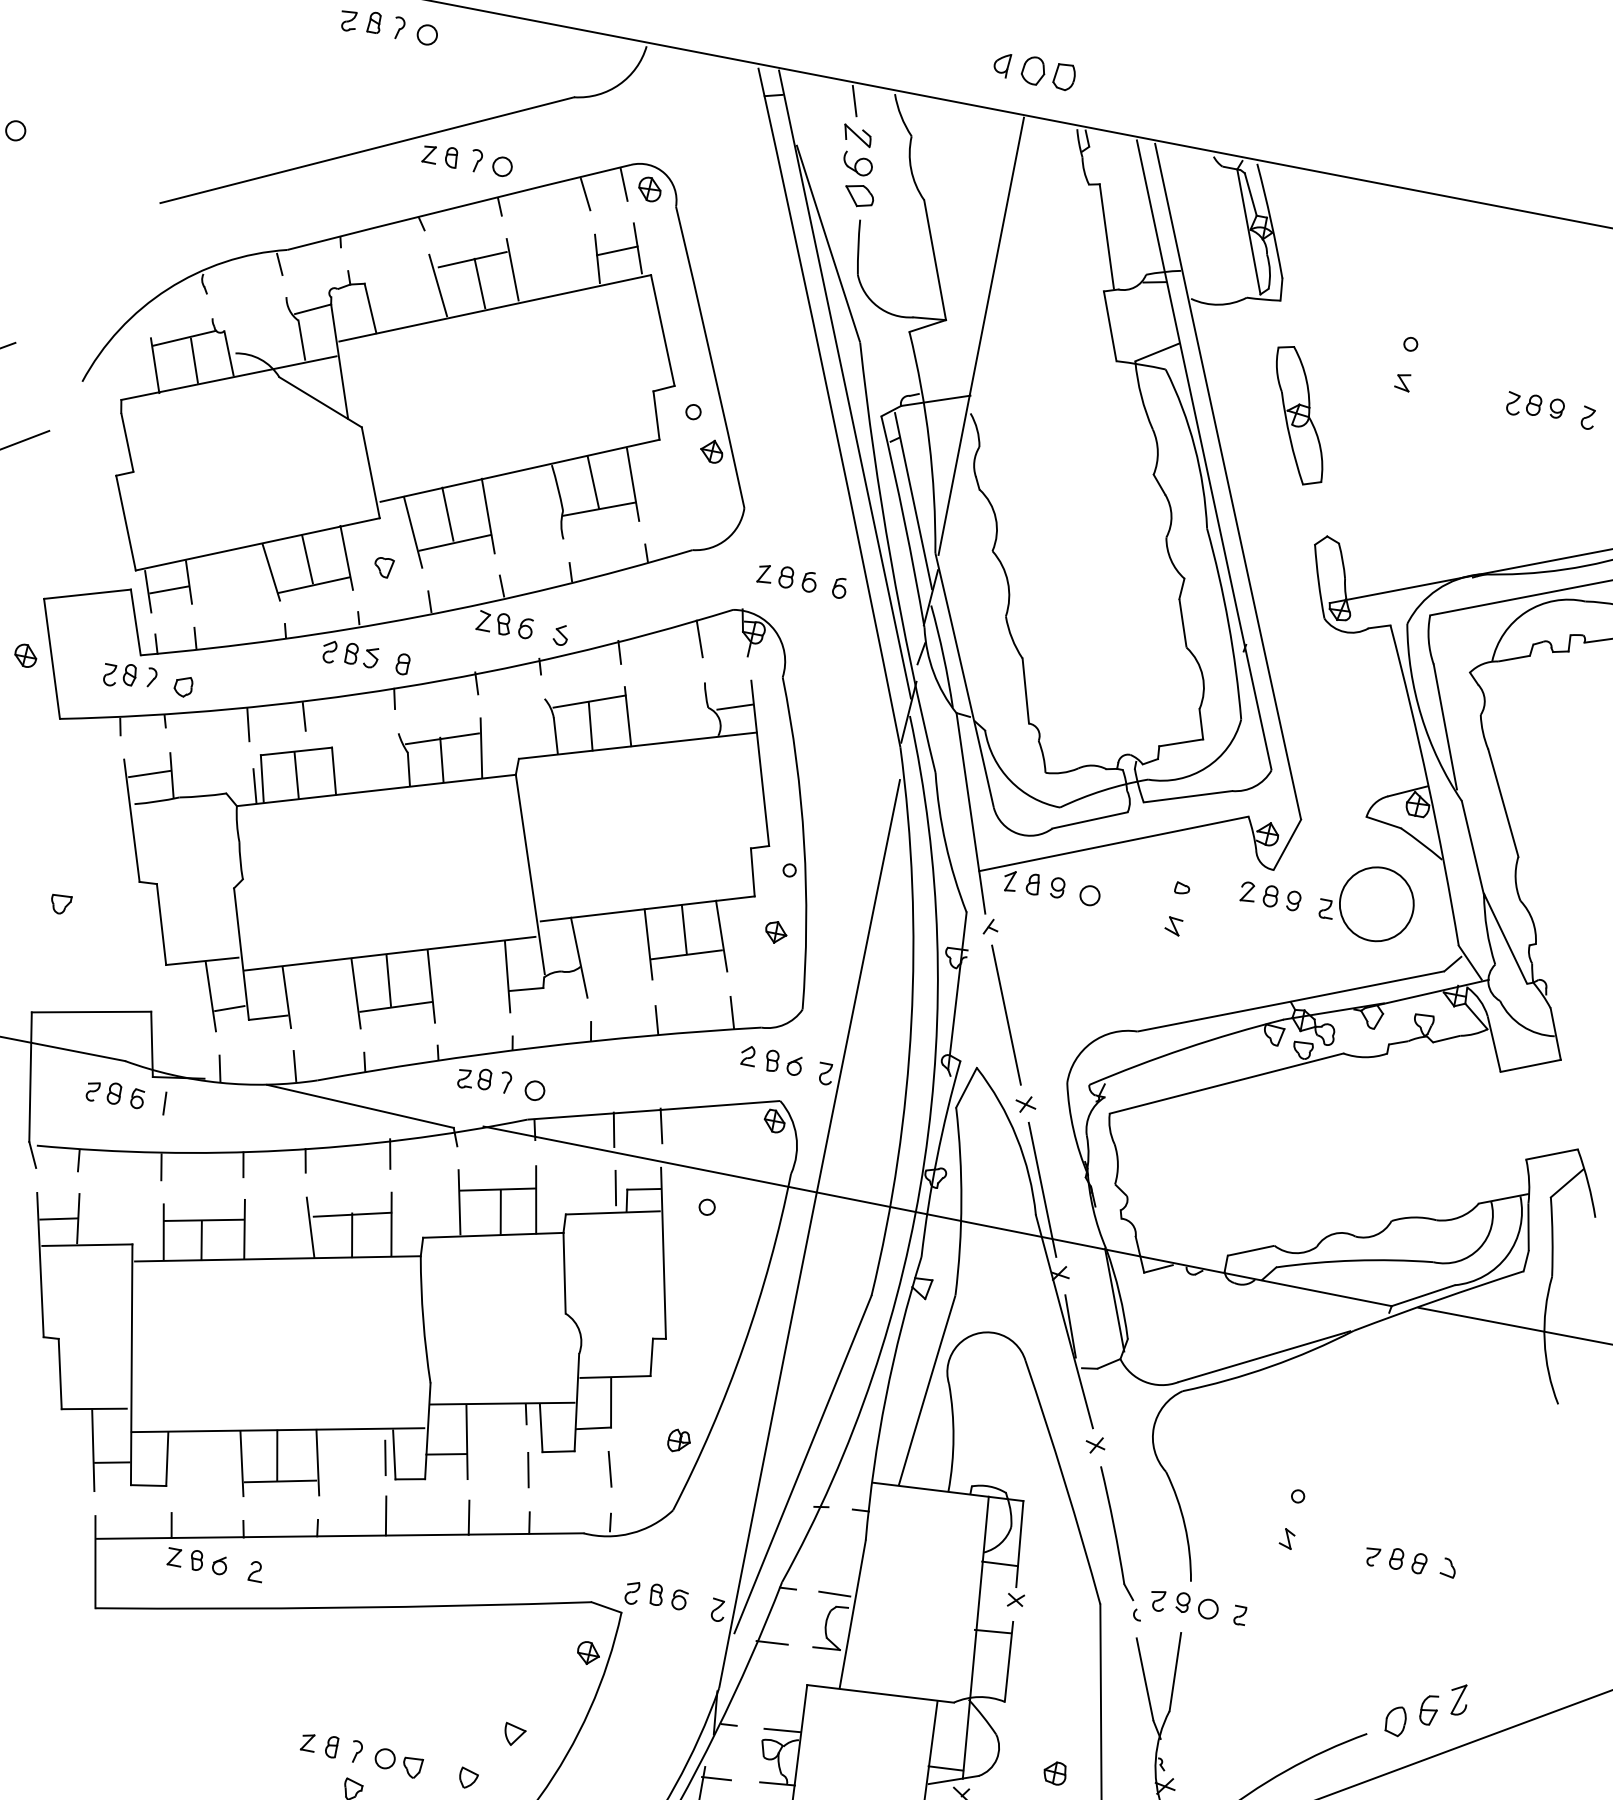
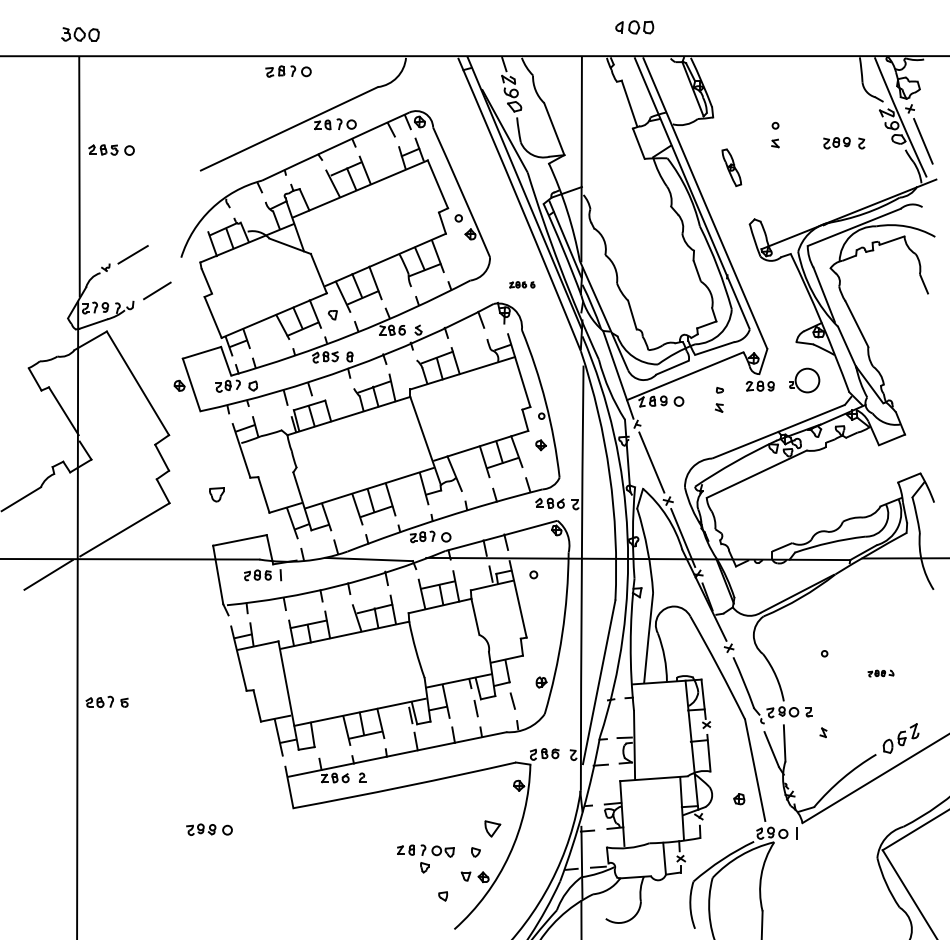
part: (1034, 71) -> (634, 27), moved
part: (1299, 415) -> (731, 167), size x0.6
part: (802, 580) -> (522, 284), size x0.6
part: (1367, 902) -> (804, 380), size x0.7
part: (60, 903) -> (216, 494), size x1.6
part: (1287, 1538) -> (823, 732), moved
part: (1409, 1561) -> (880, 673), size x0.6
part: (513, 1733) -> (492, 828), size x1.6

